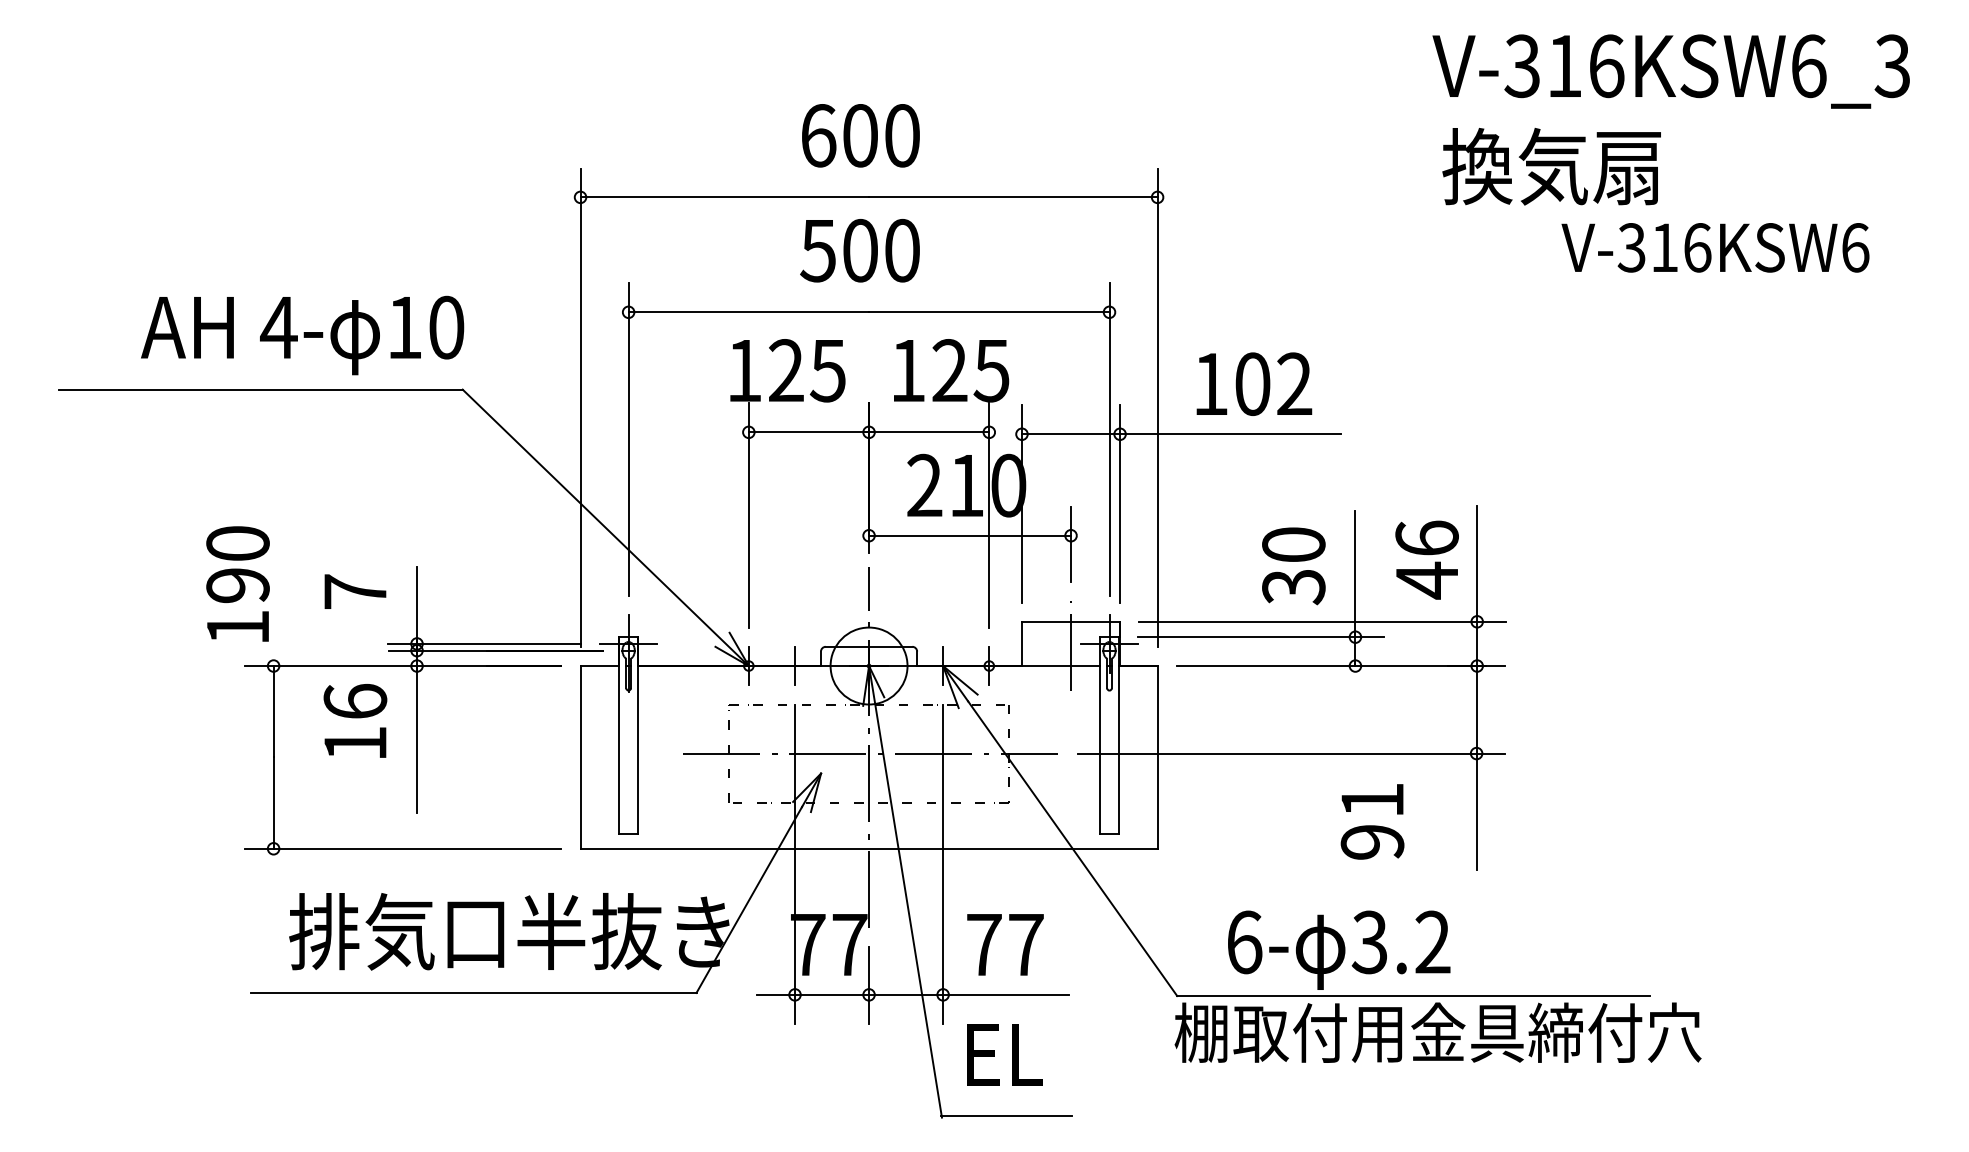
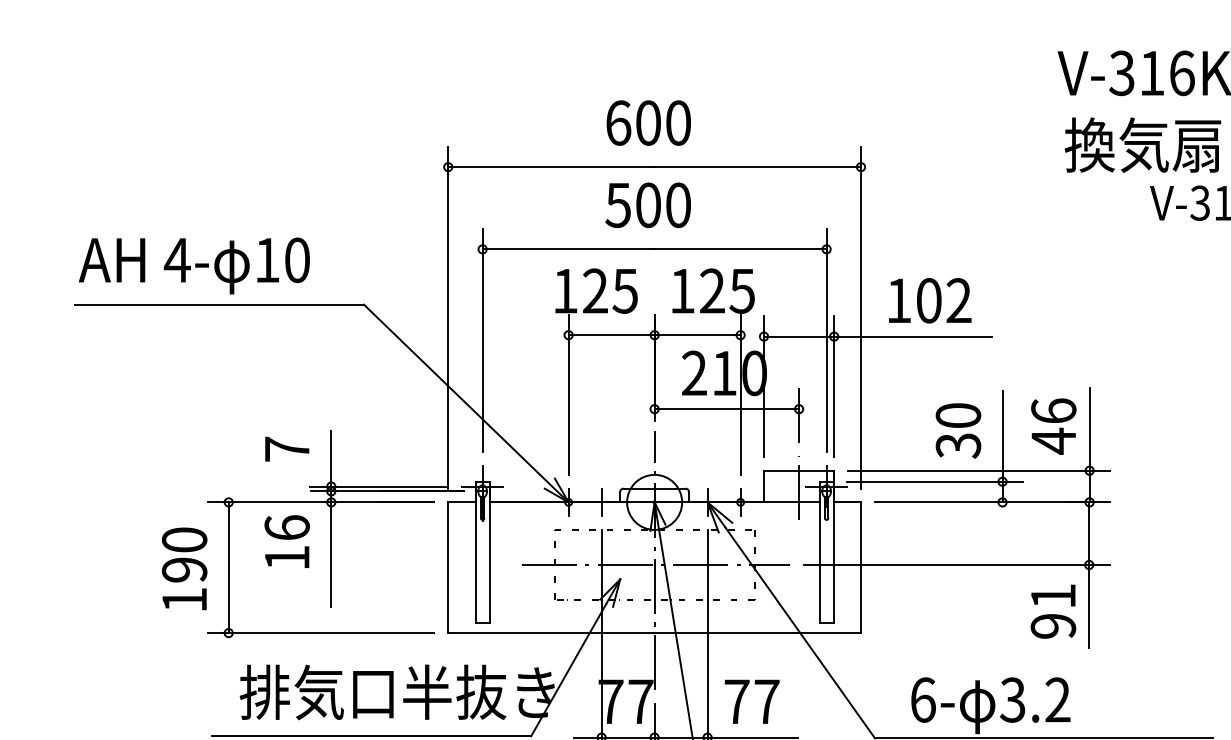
text: (302, 335) -> (194, 265), moved
text: (237, 583) -> (184, 568), moved
text: (1372, 821) -> (1053, 611), moved

